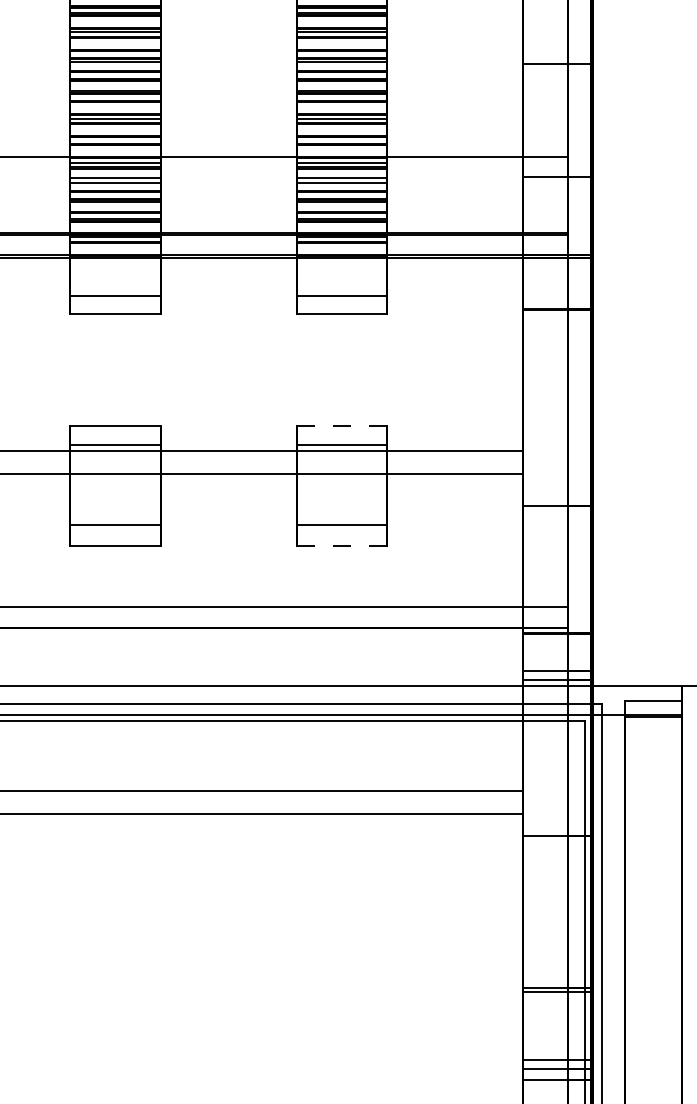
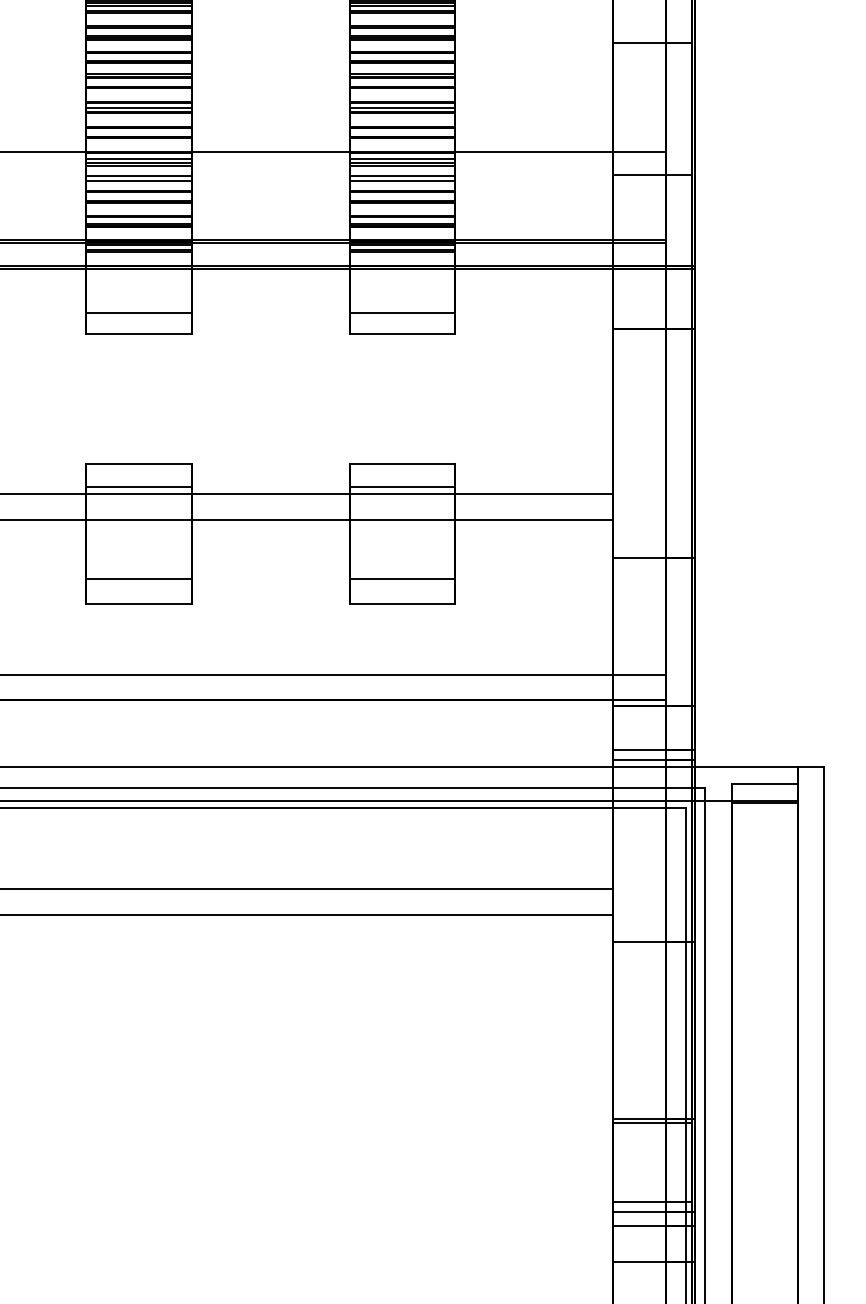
line: (342, 426) -> (402, 464), dashed -> solid
line: (342, 546) -> (402, 604), dashed -> solid

